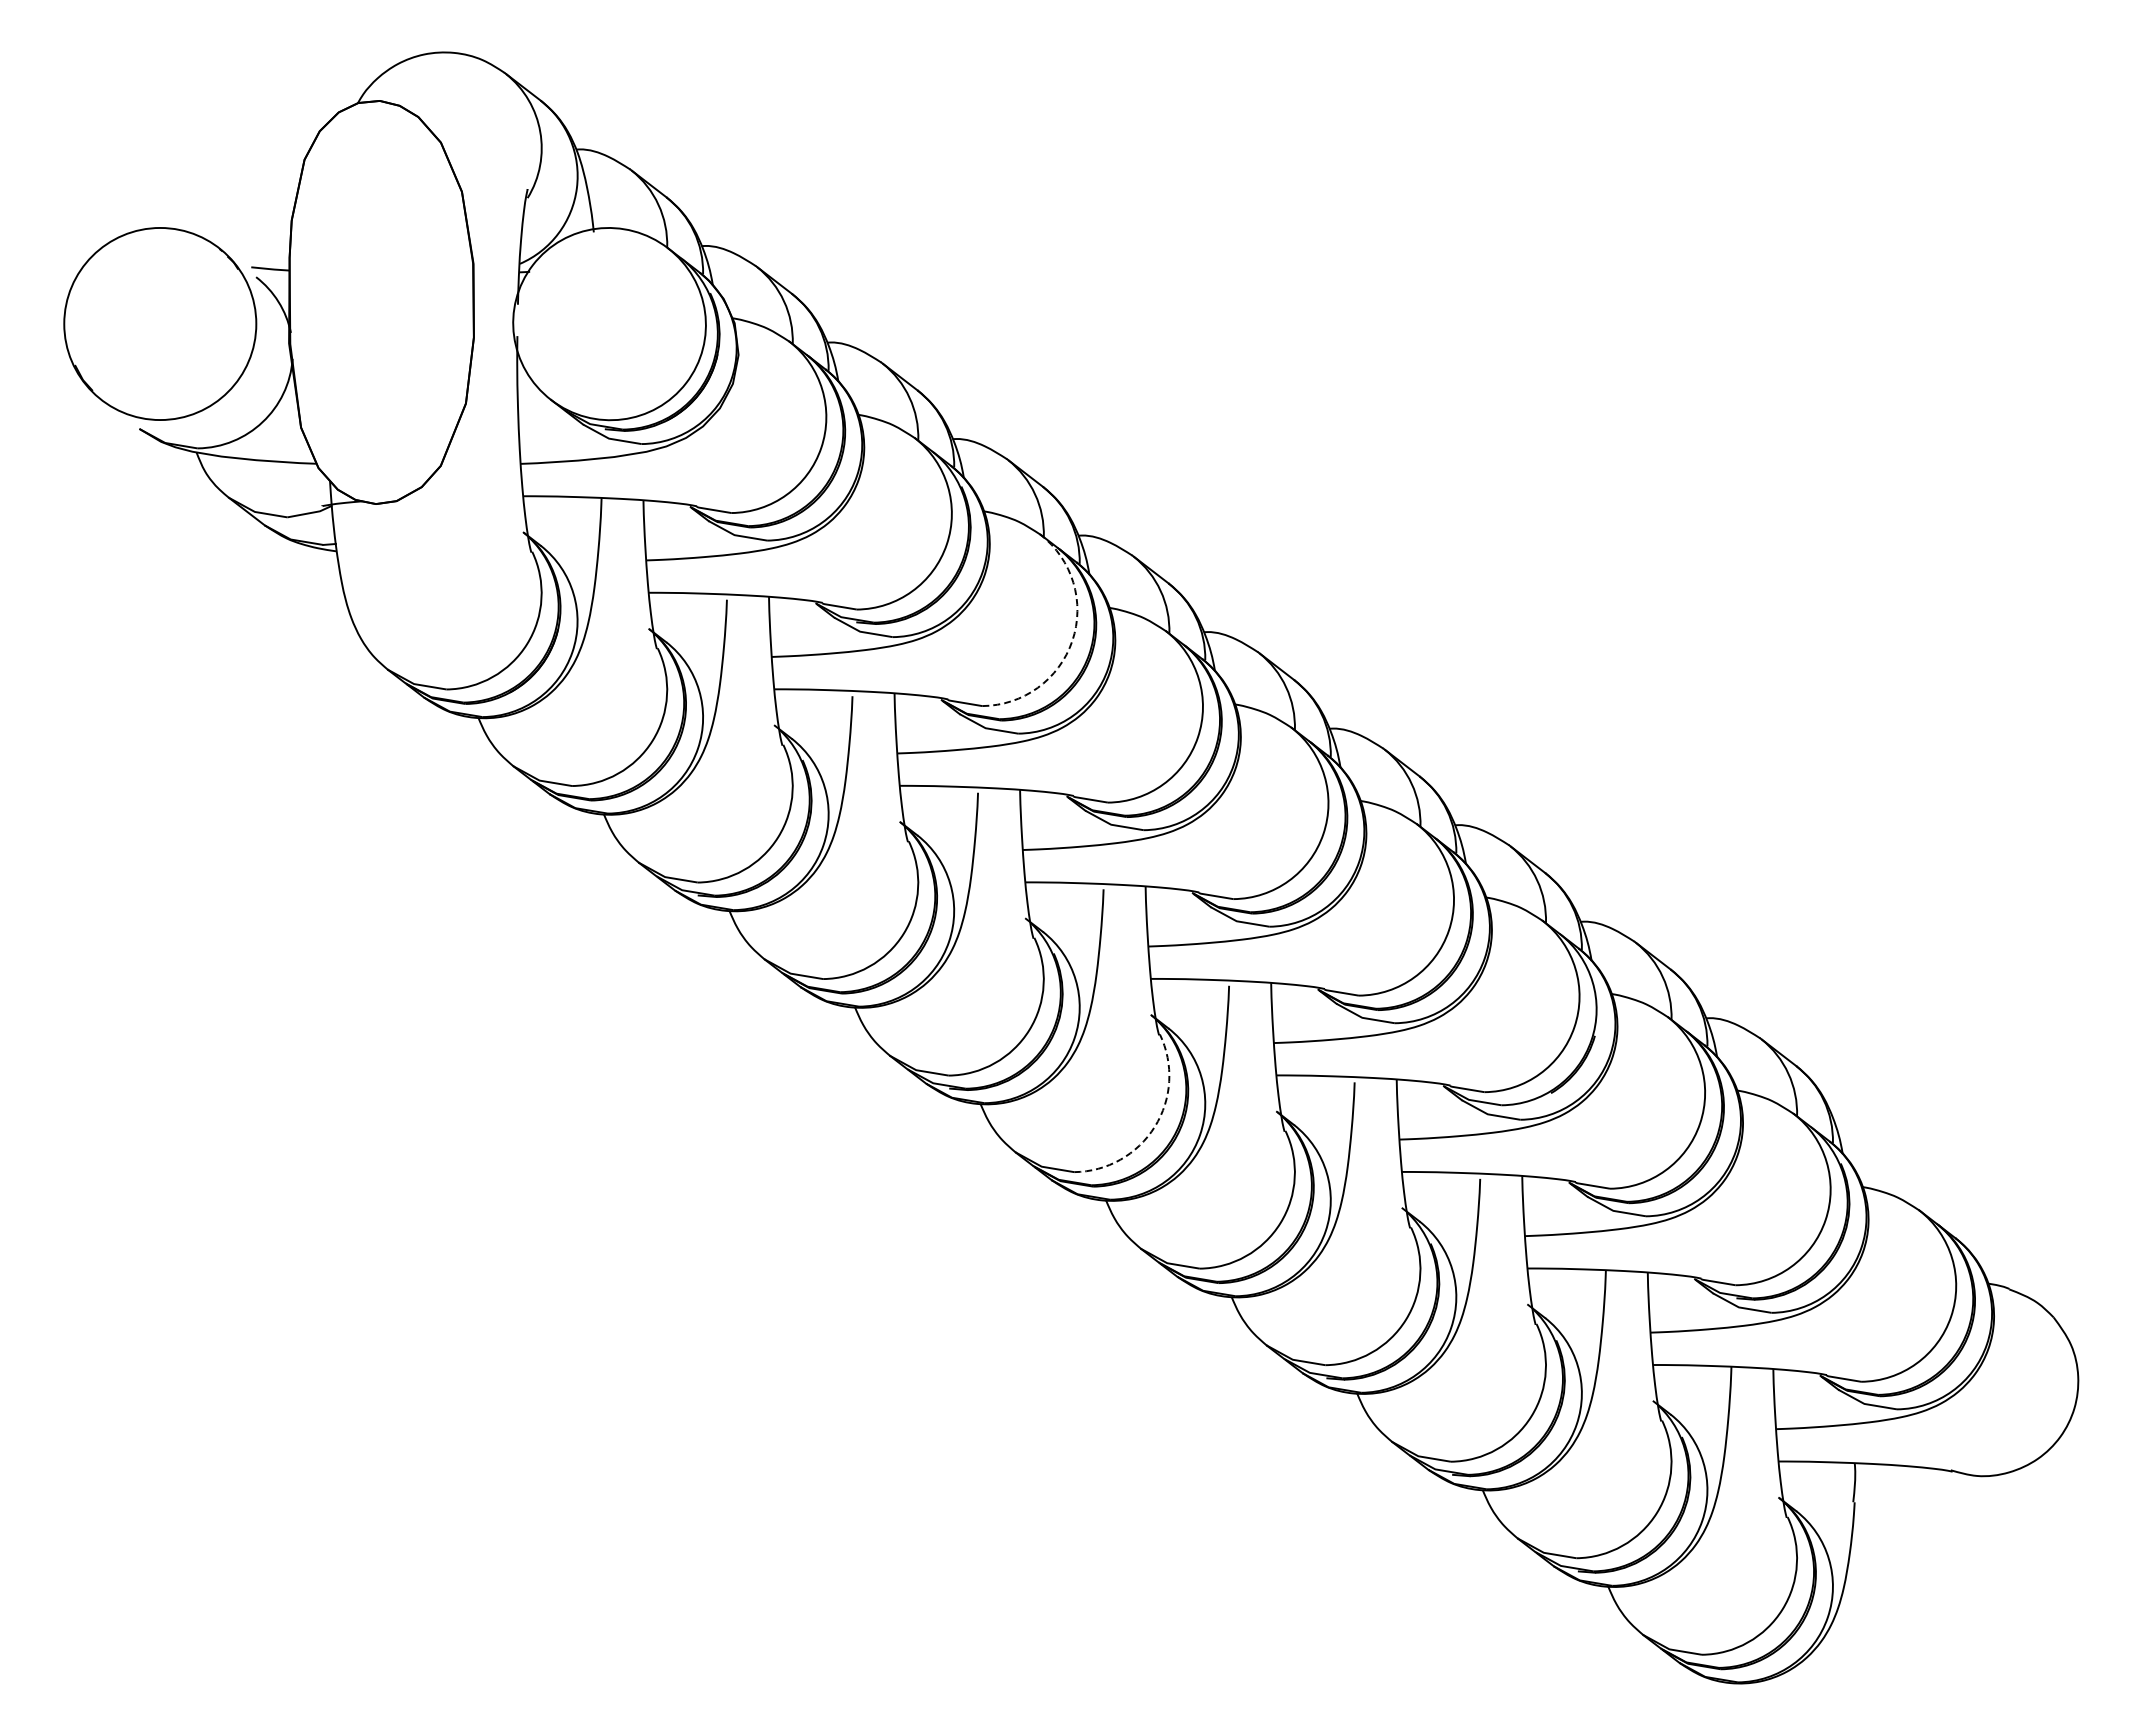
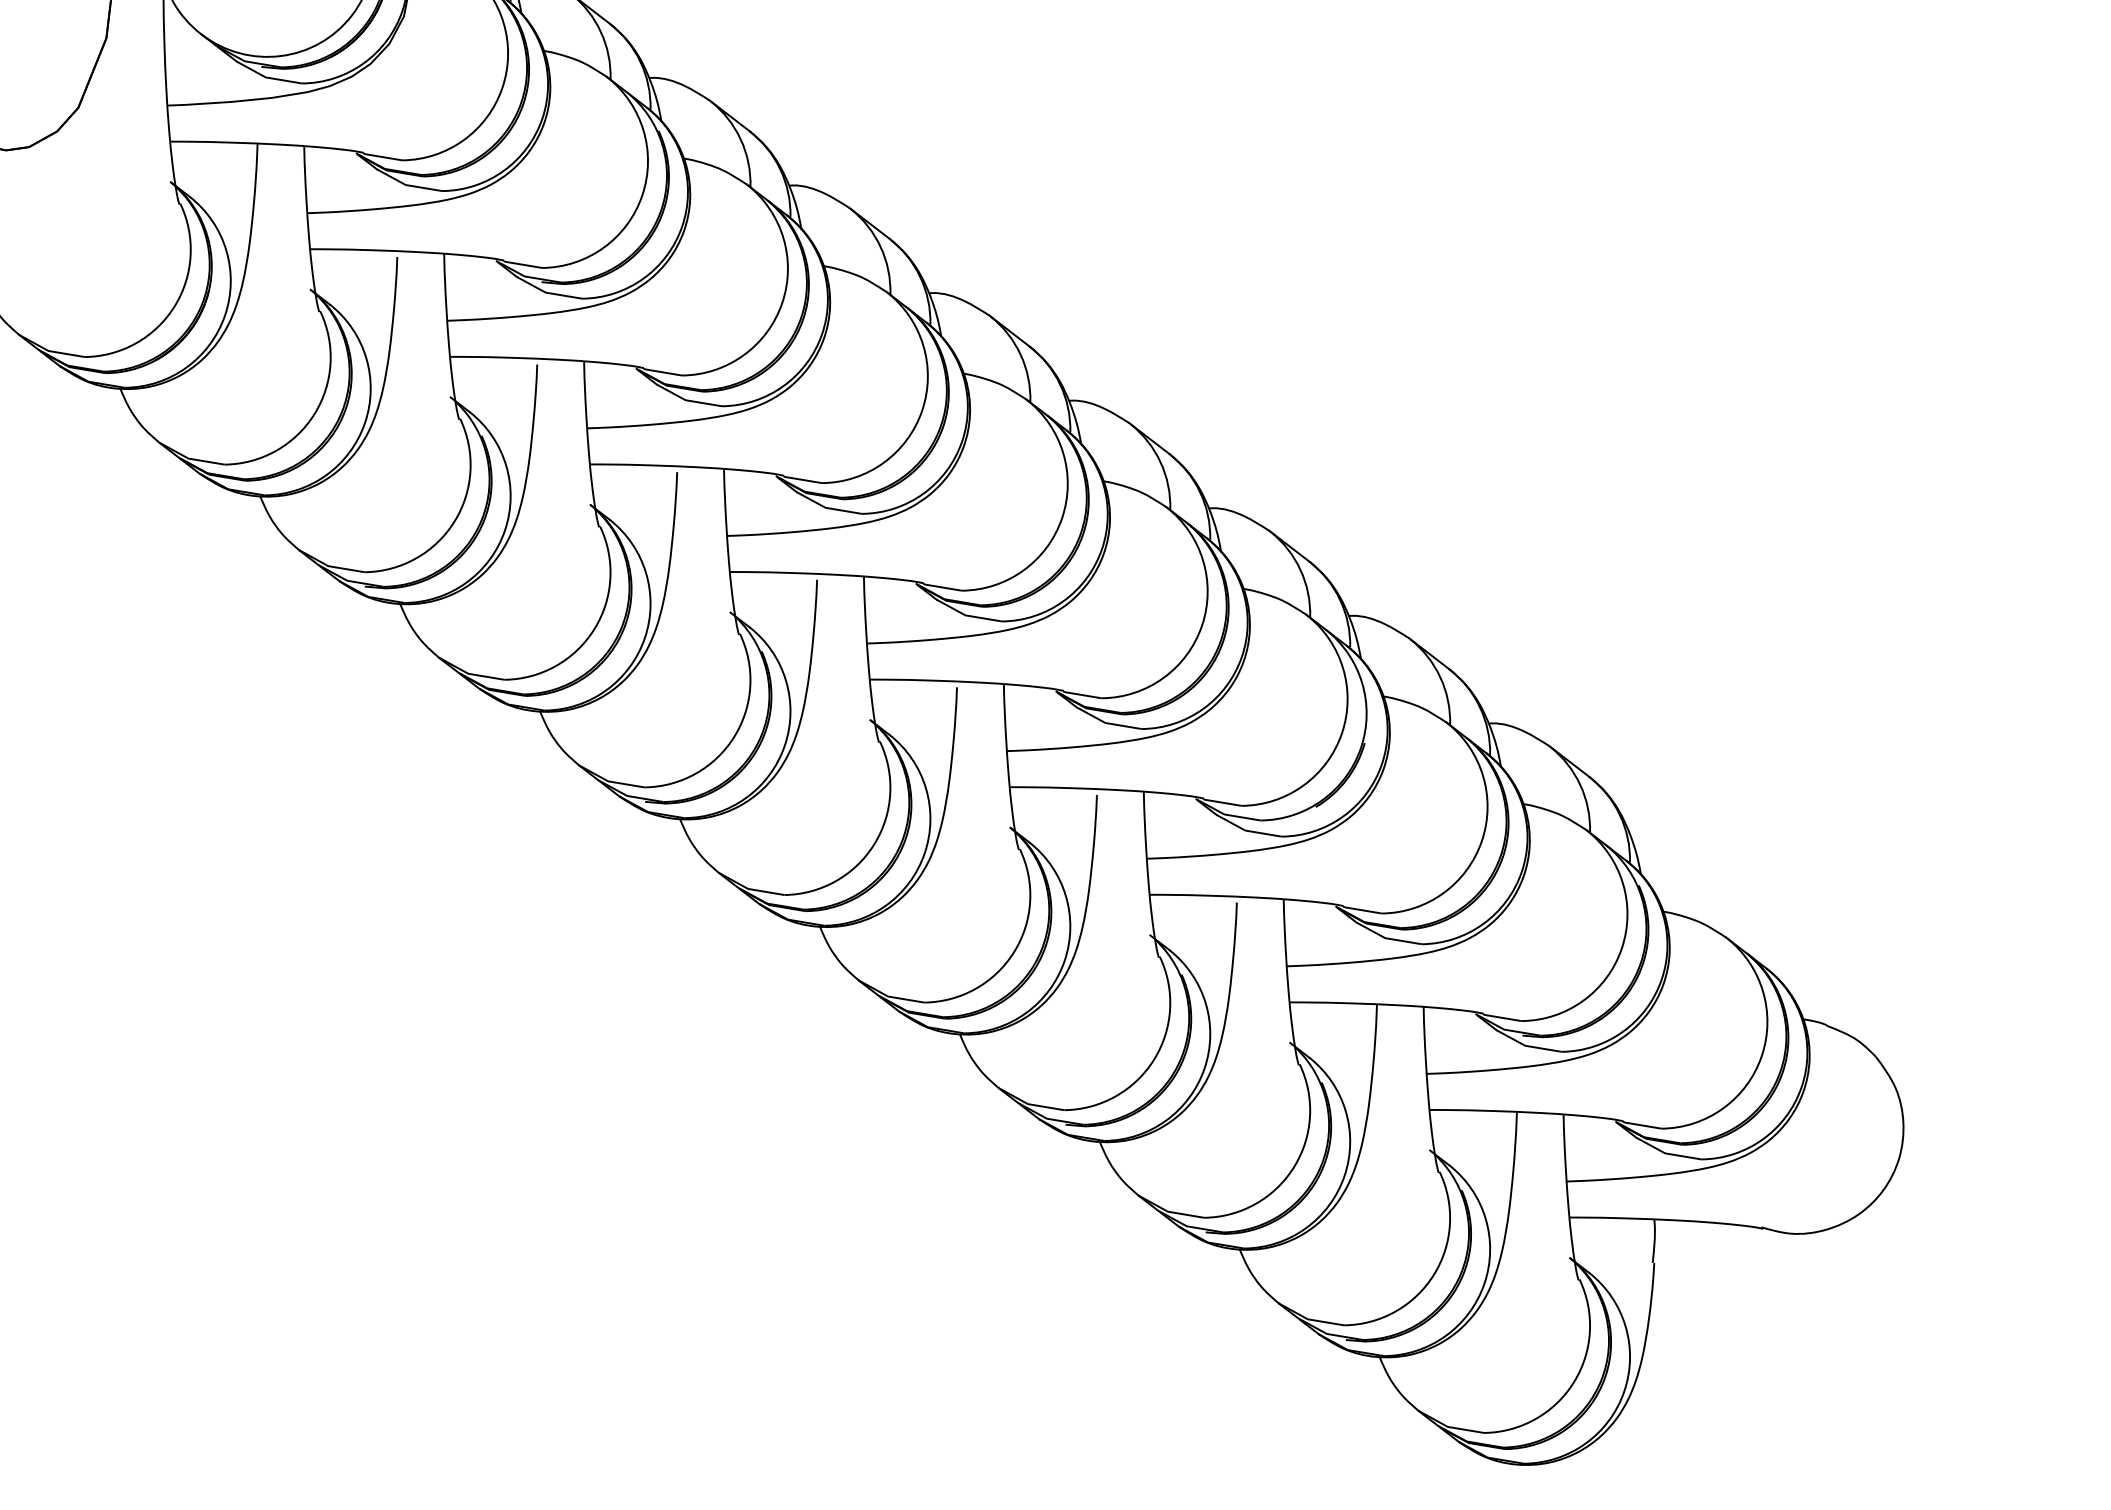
arc: (1072, 641) -> (782, 303), dashed -> solid
arc: (1154, 1126) -> (873, 844), dashed -> solid

